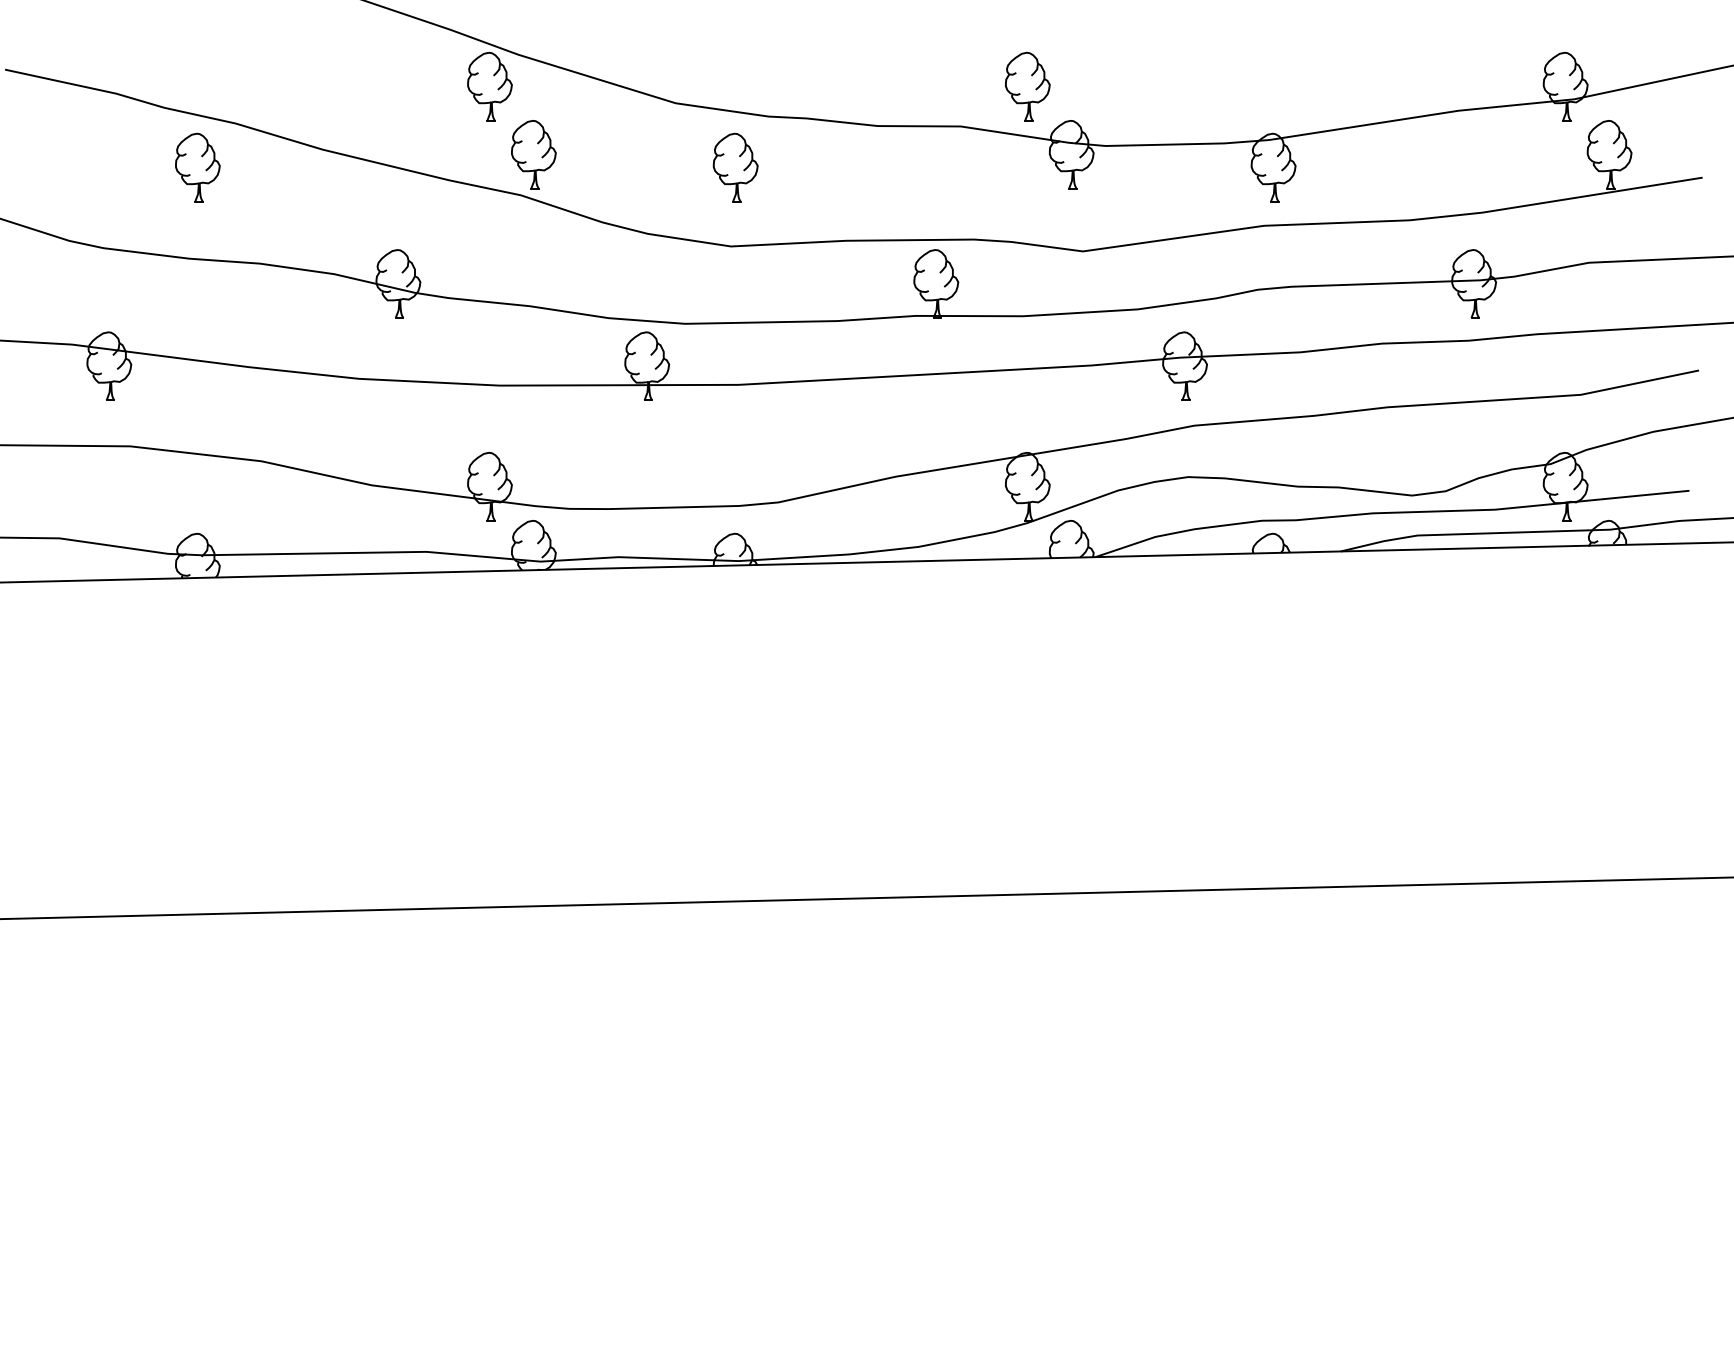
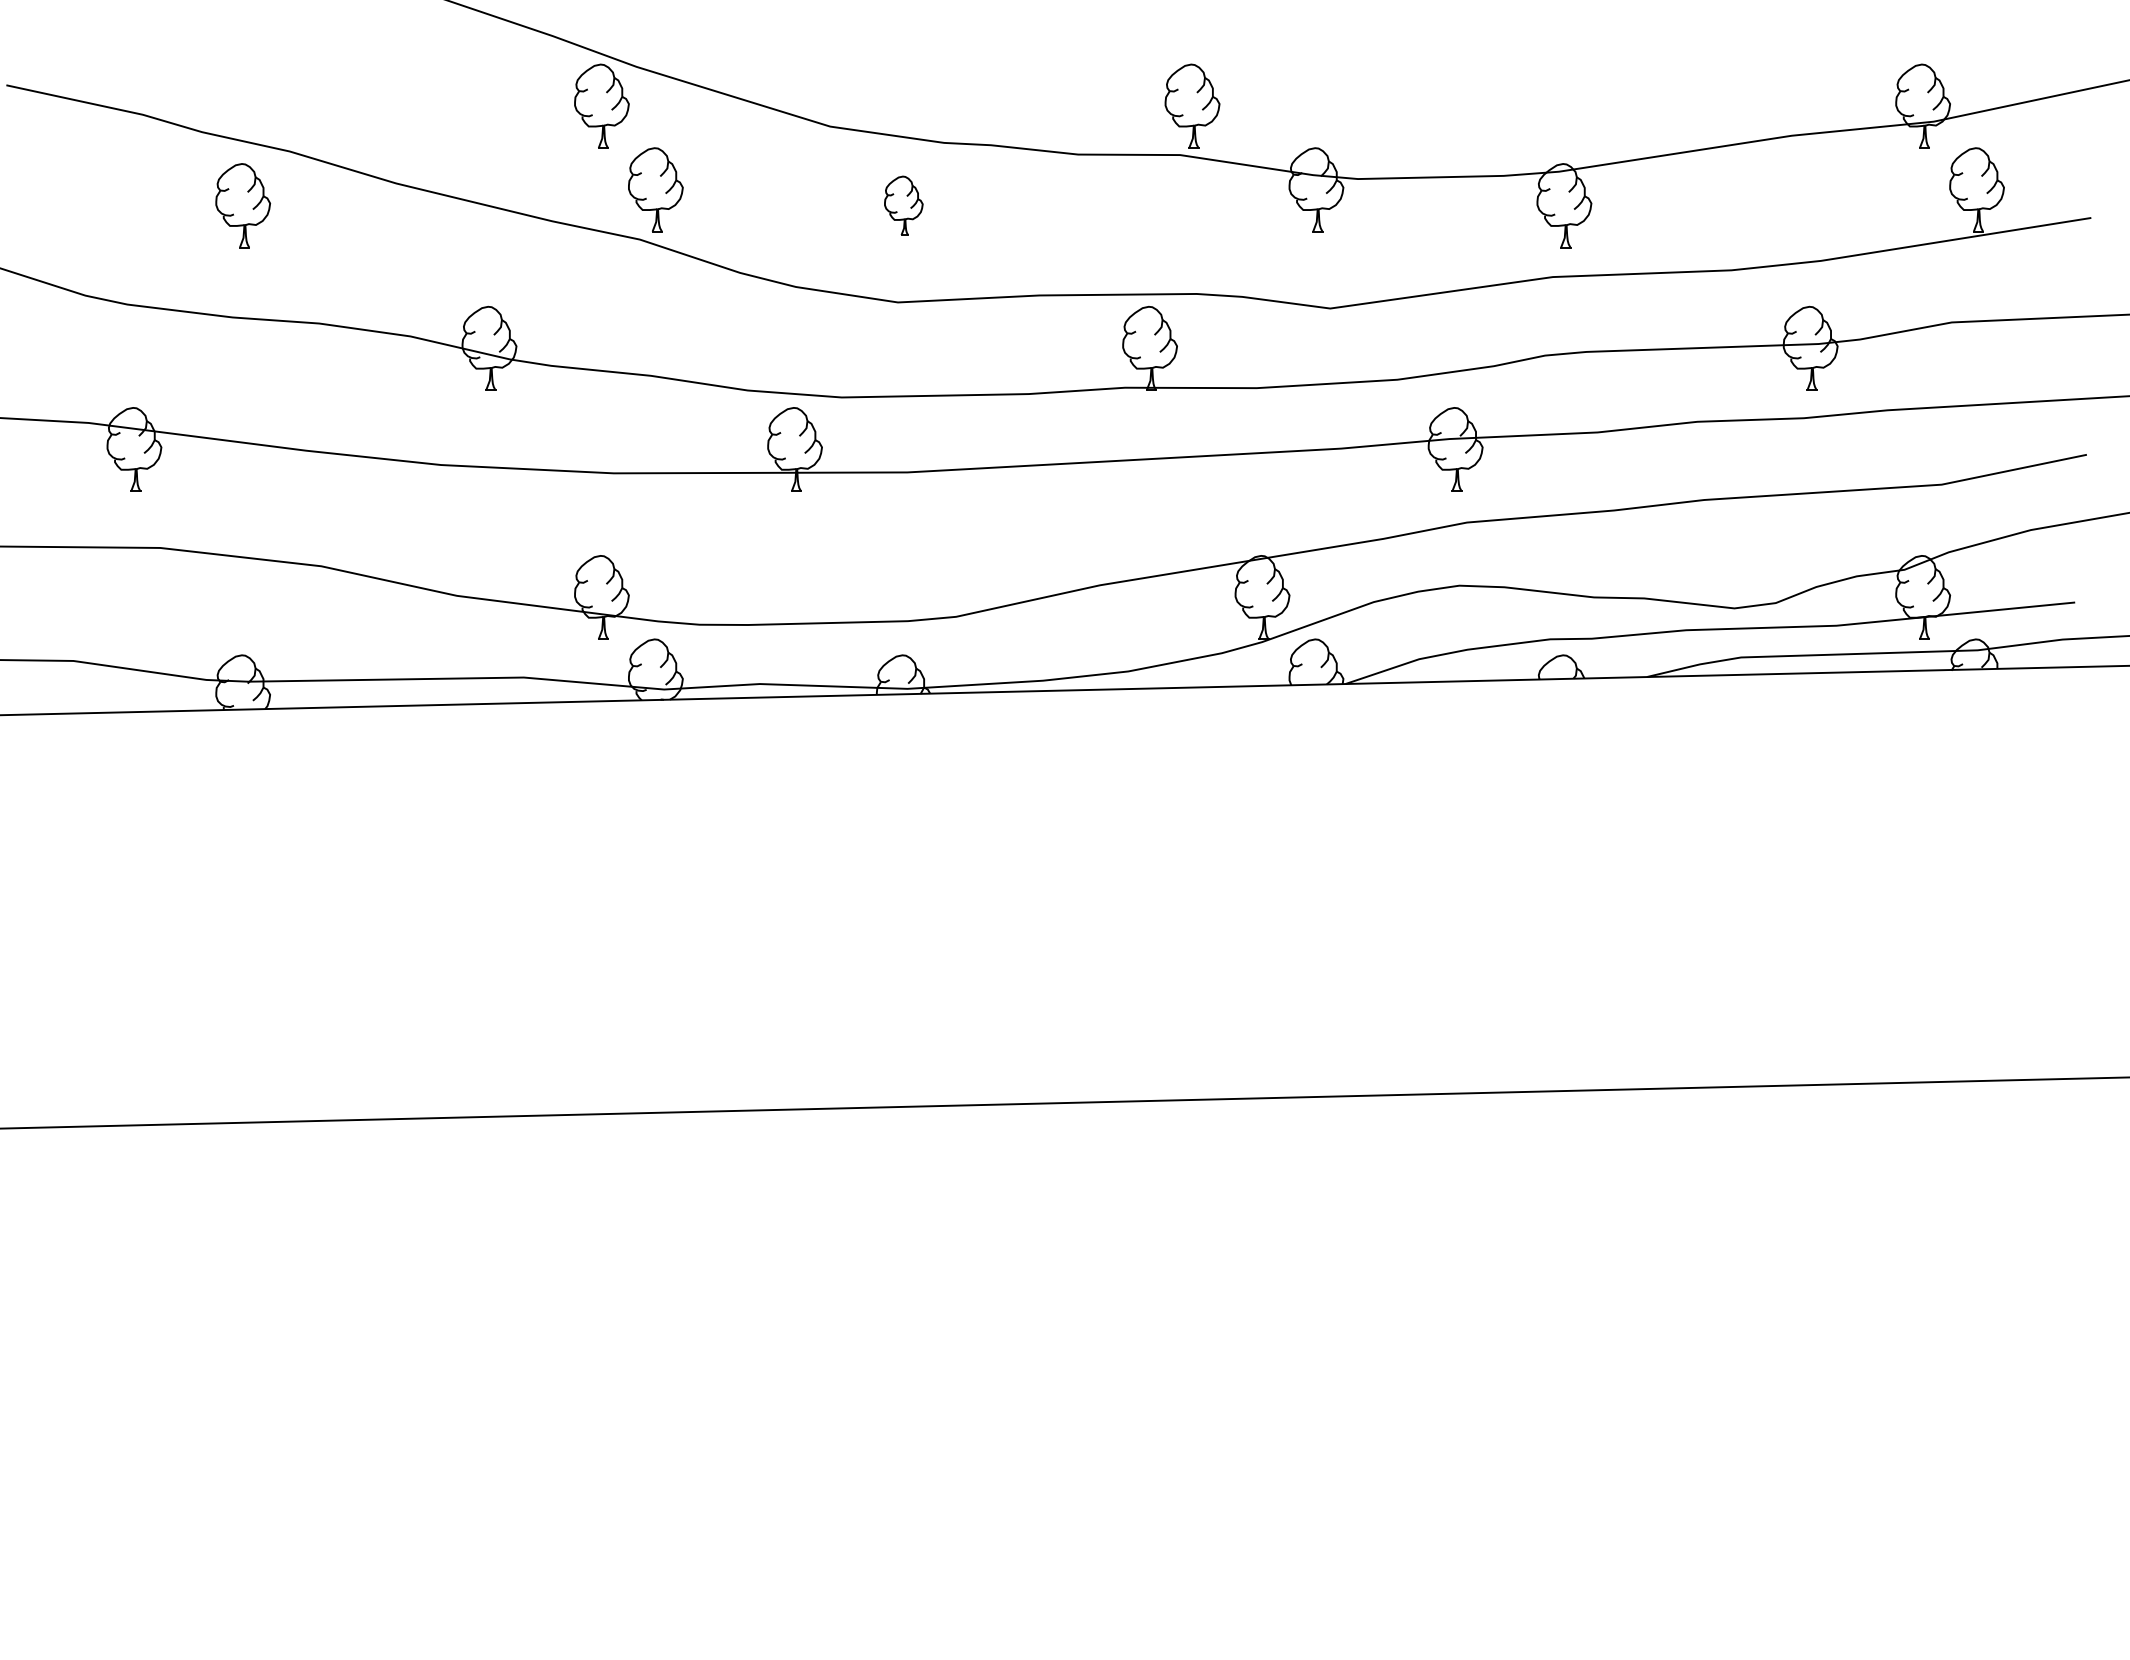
part: (1027, 86) -> (1192, 105), moved
part: (735, 167) -> (903, 205), size x0.7

